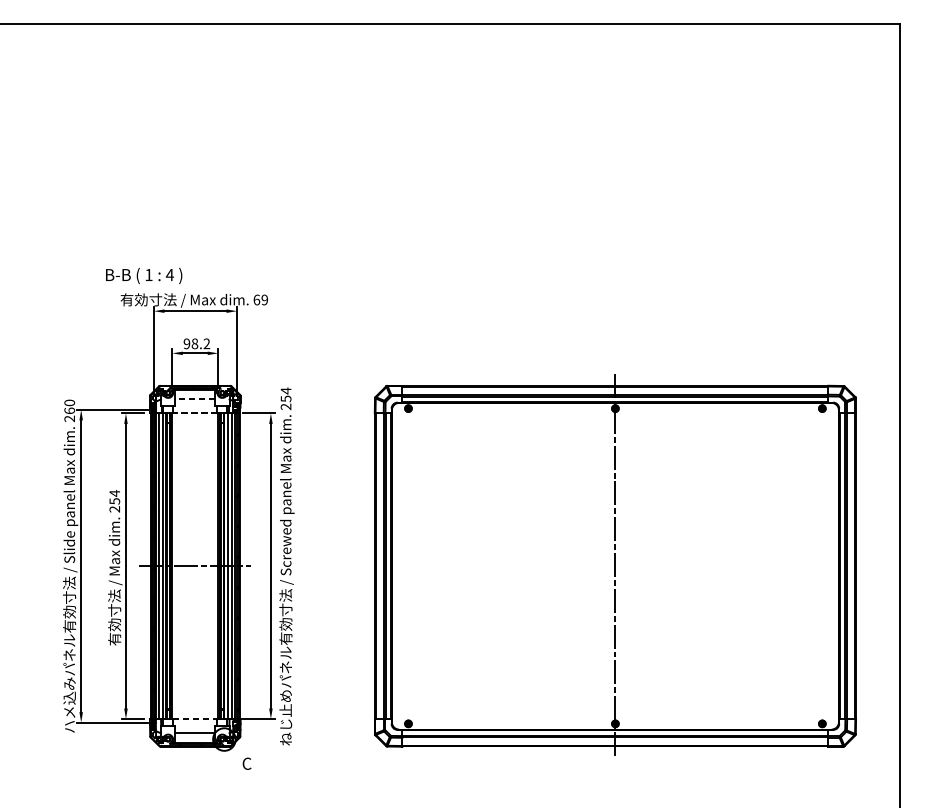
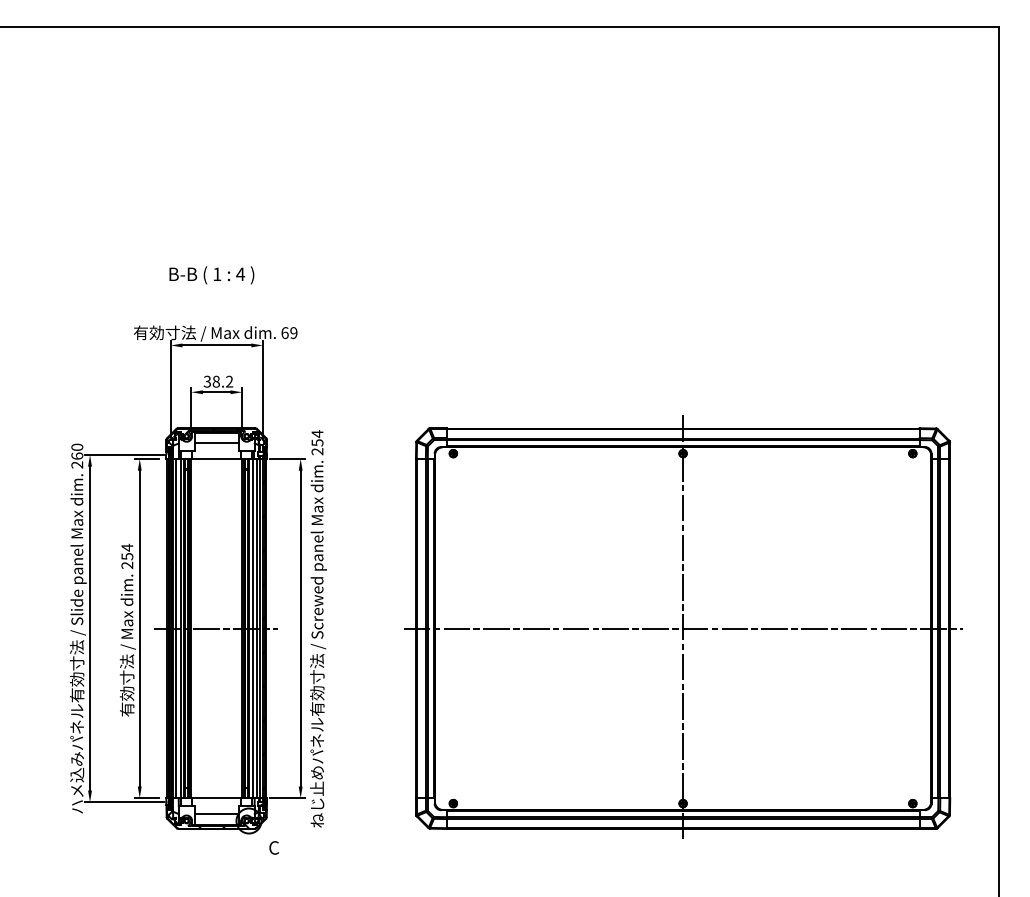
text: (143, 276) -> (211, 275), moved
text: (186, 343) -> (206, 381), 98.2 -> 38.2
line: (195, 399) -> (216, 443), dashed -> solid
line: (195, 413) -> (216, 458), dashed -> solid
line: (615, 566) -> (683, 628), added
line: (195, 719) -> (216, 798), dashed -> solid

